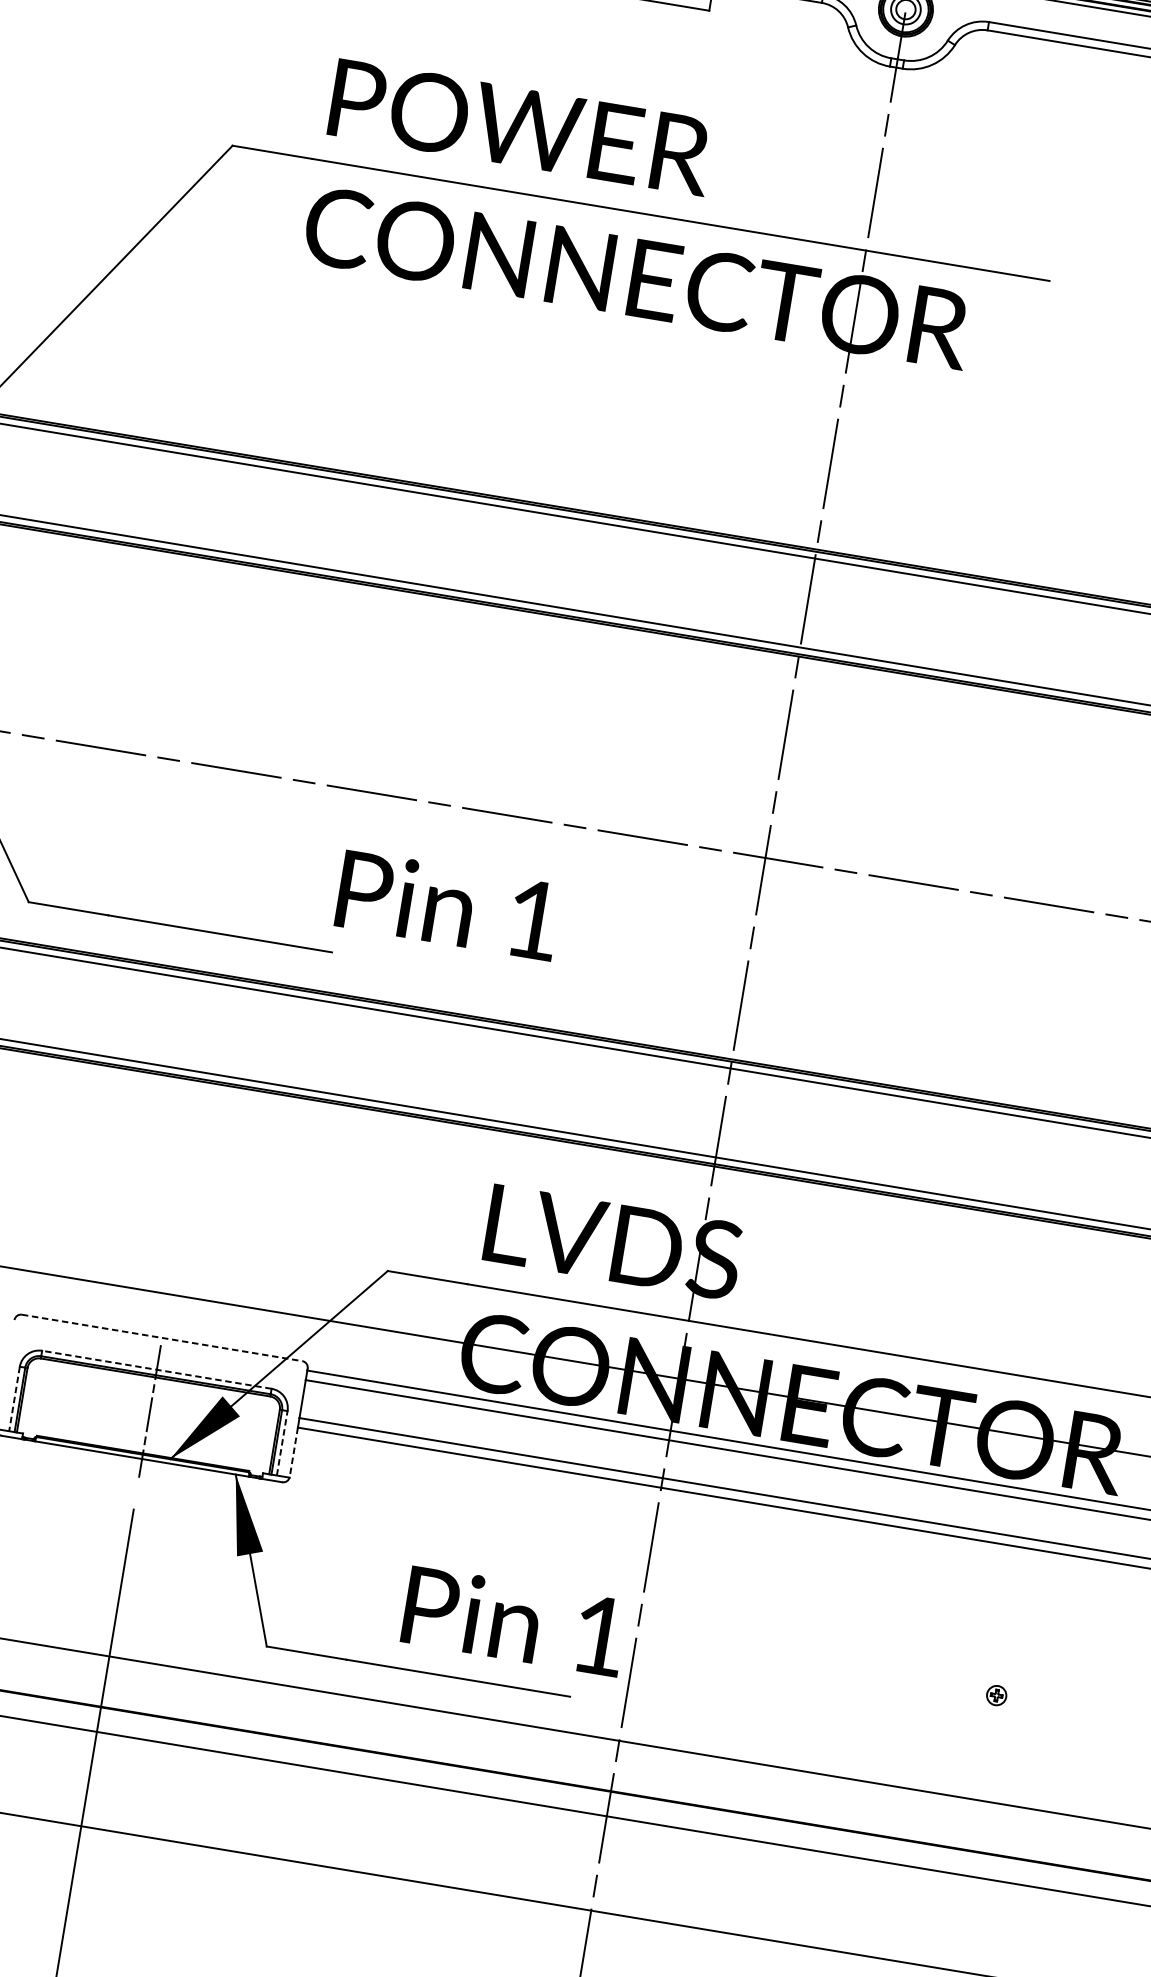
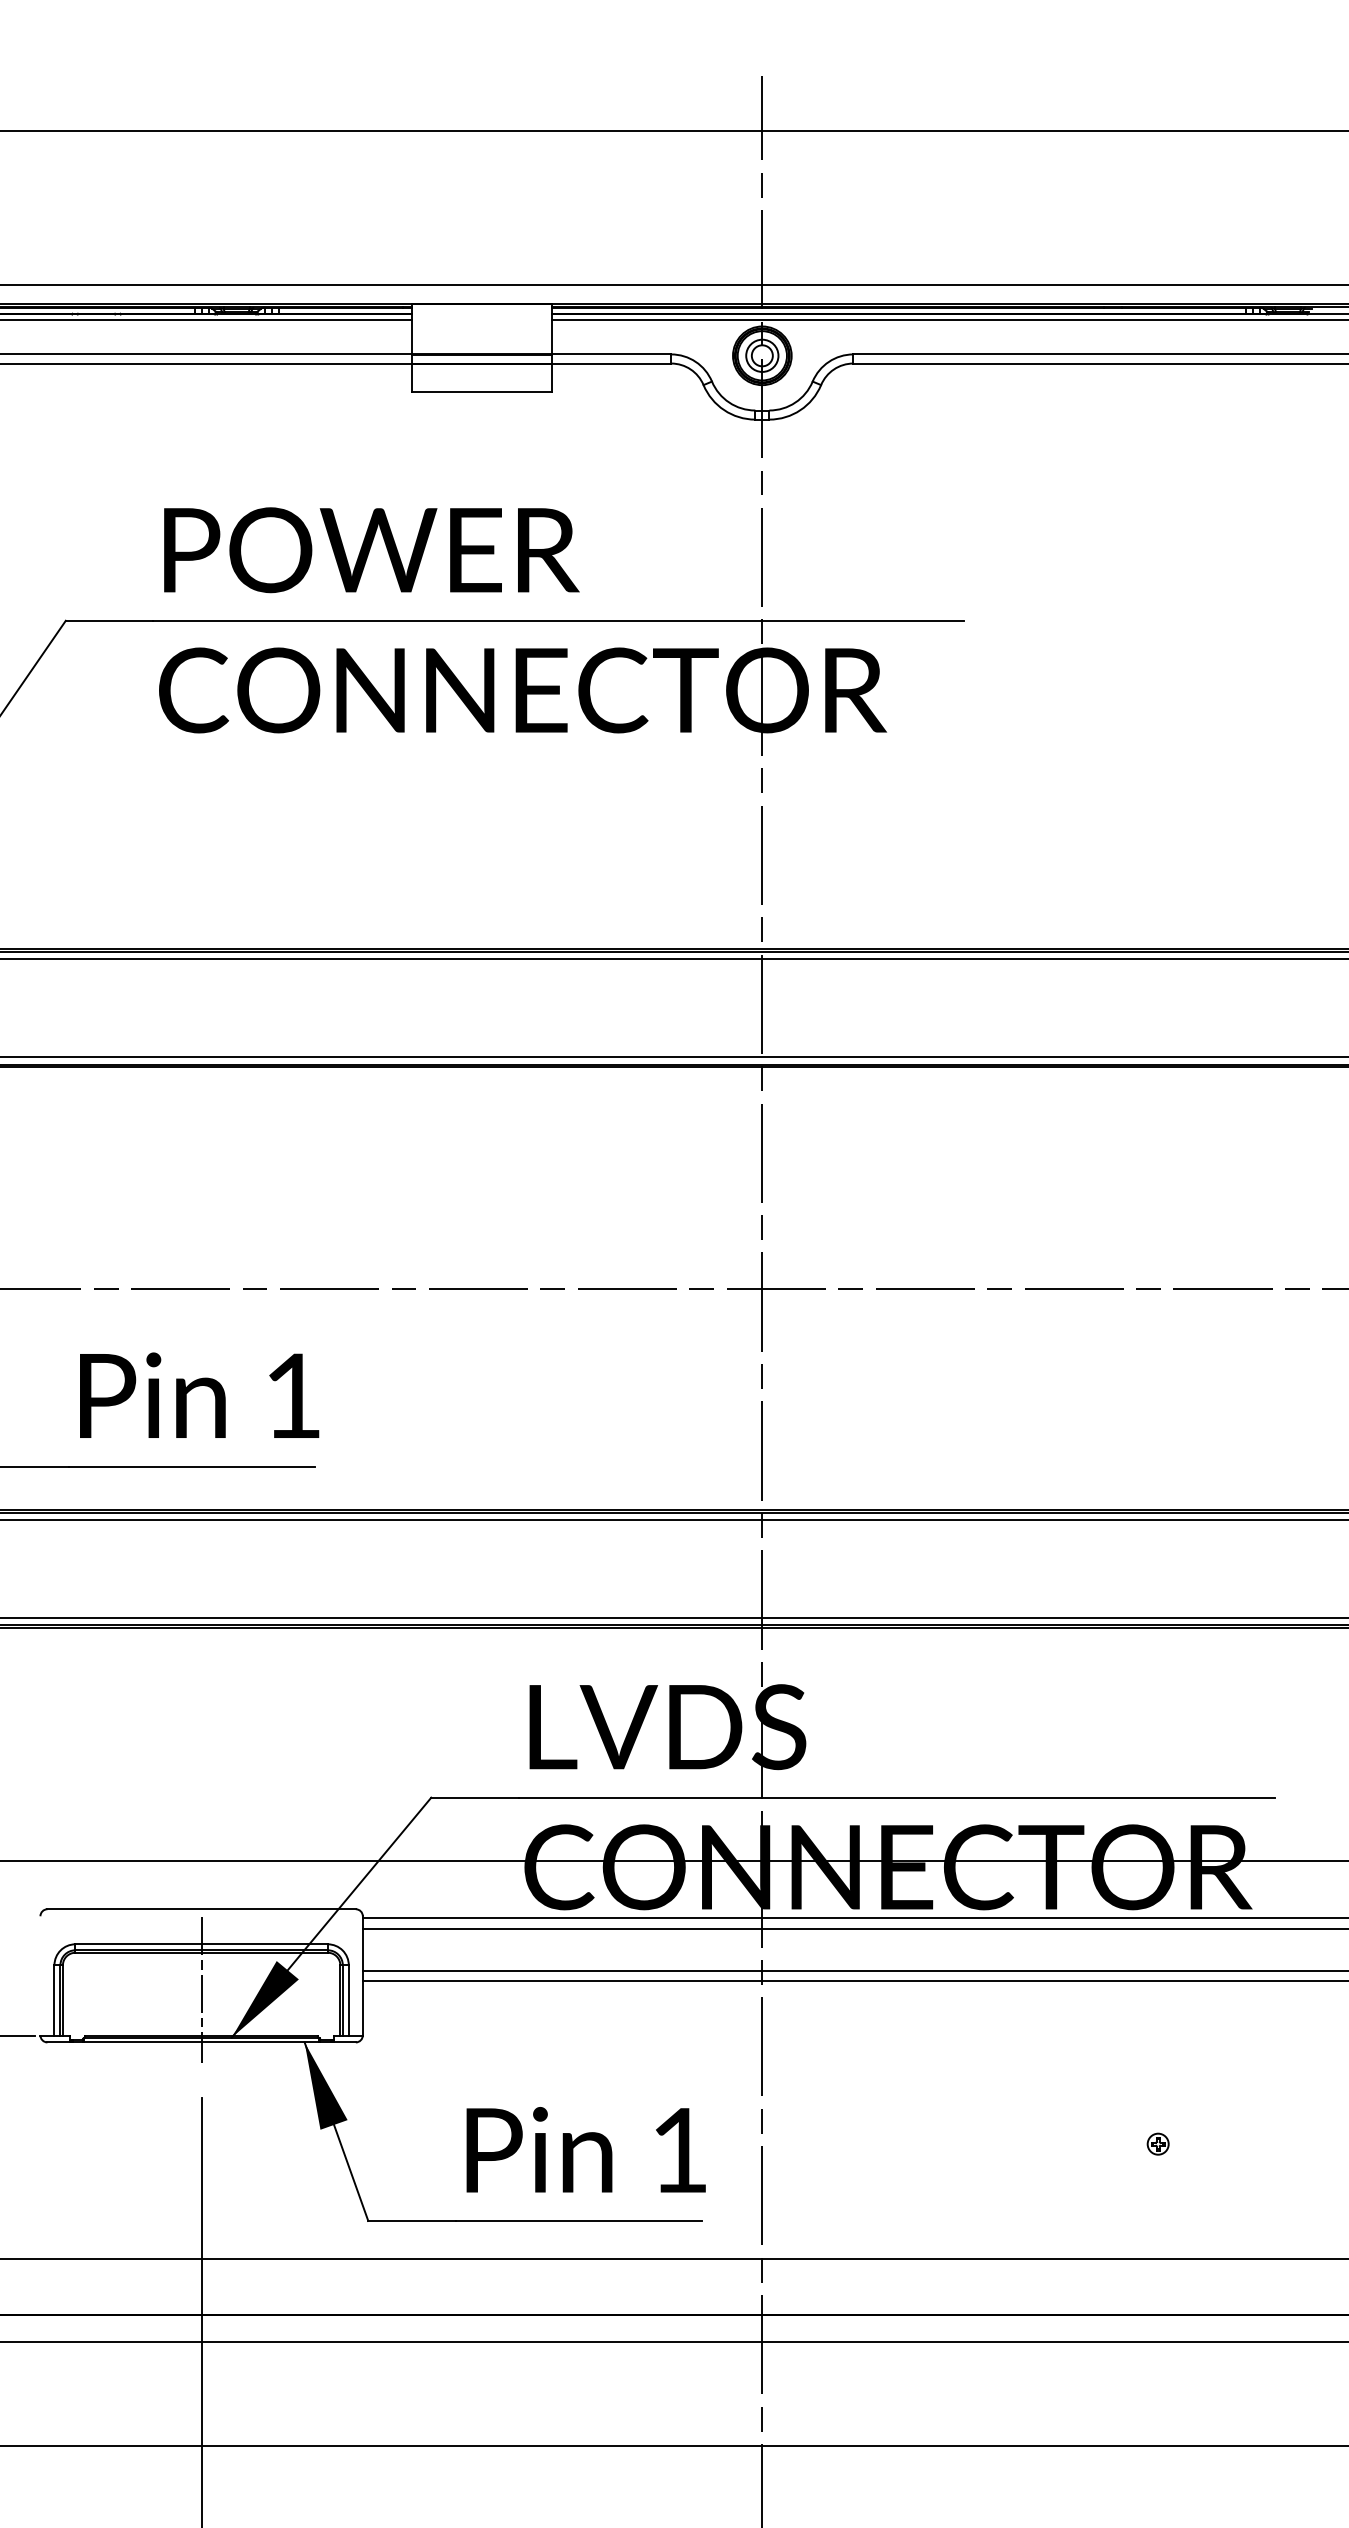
text: (448, 904) -> (199, 1394), moved
line: (162, 1338) -> (202, 1909), dashed -> solid
line: (156, 1369) -> (201, 1944), dashed -> solid
line: (14, 1399) -> (54, 2001), dashed -> solid
line: (281, 1443) -> (348, 2000), dashed -> solid
line: (293, 1452) -> (362, 2008), dashed -> solid
text: (514, 1620) -> (585, 2149), moved

